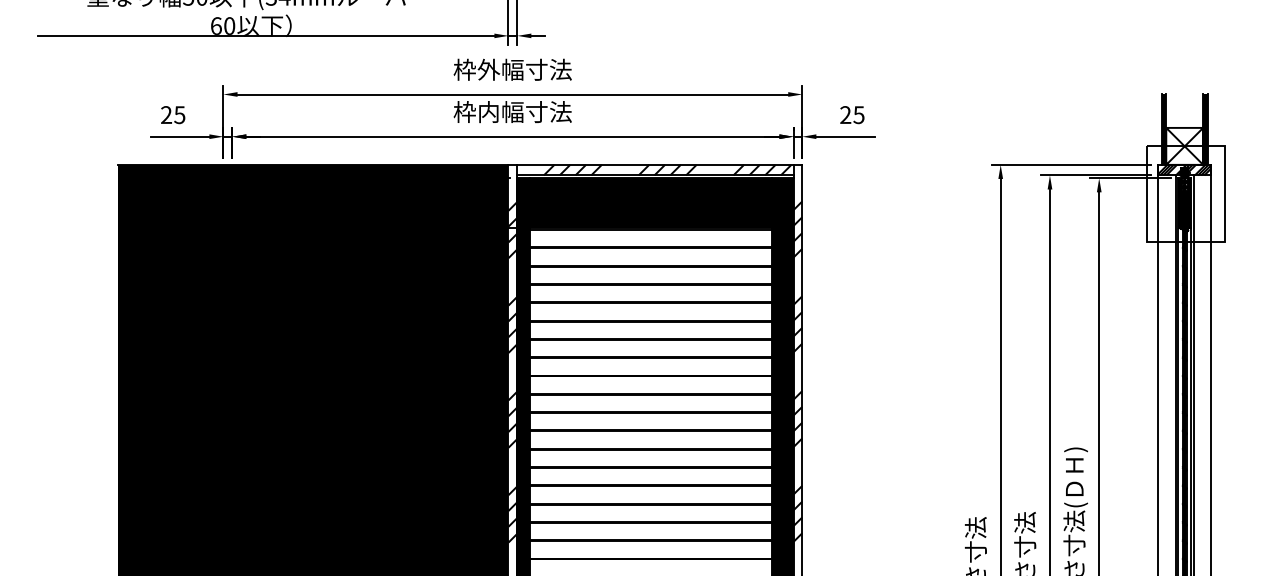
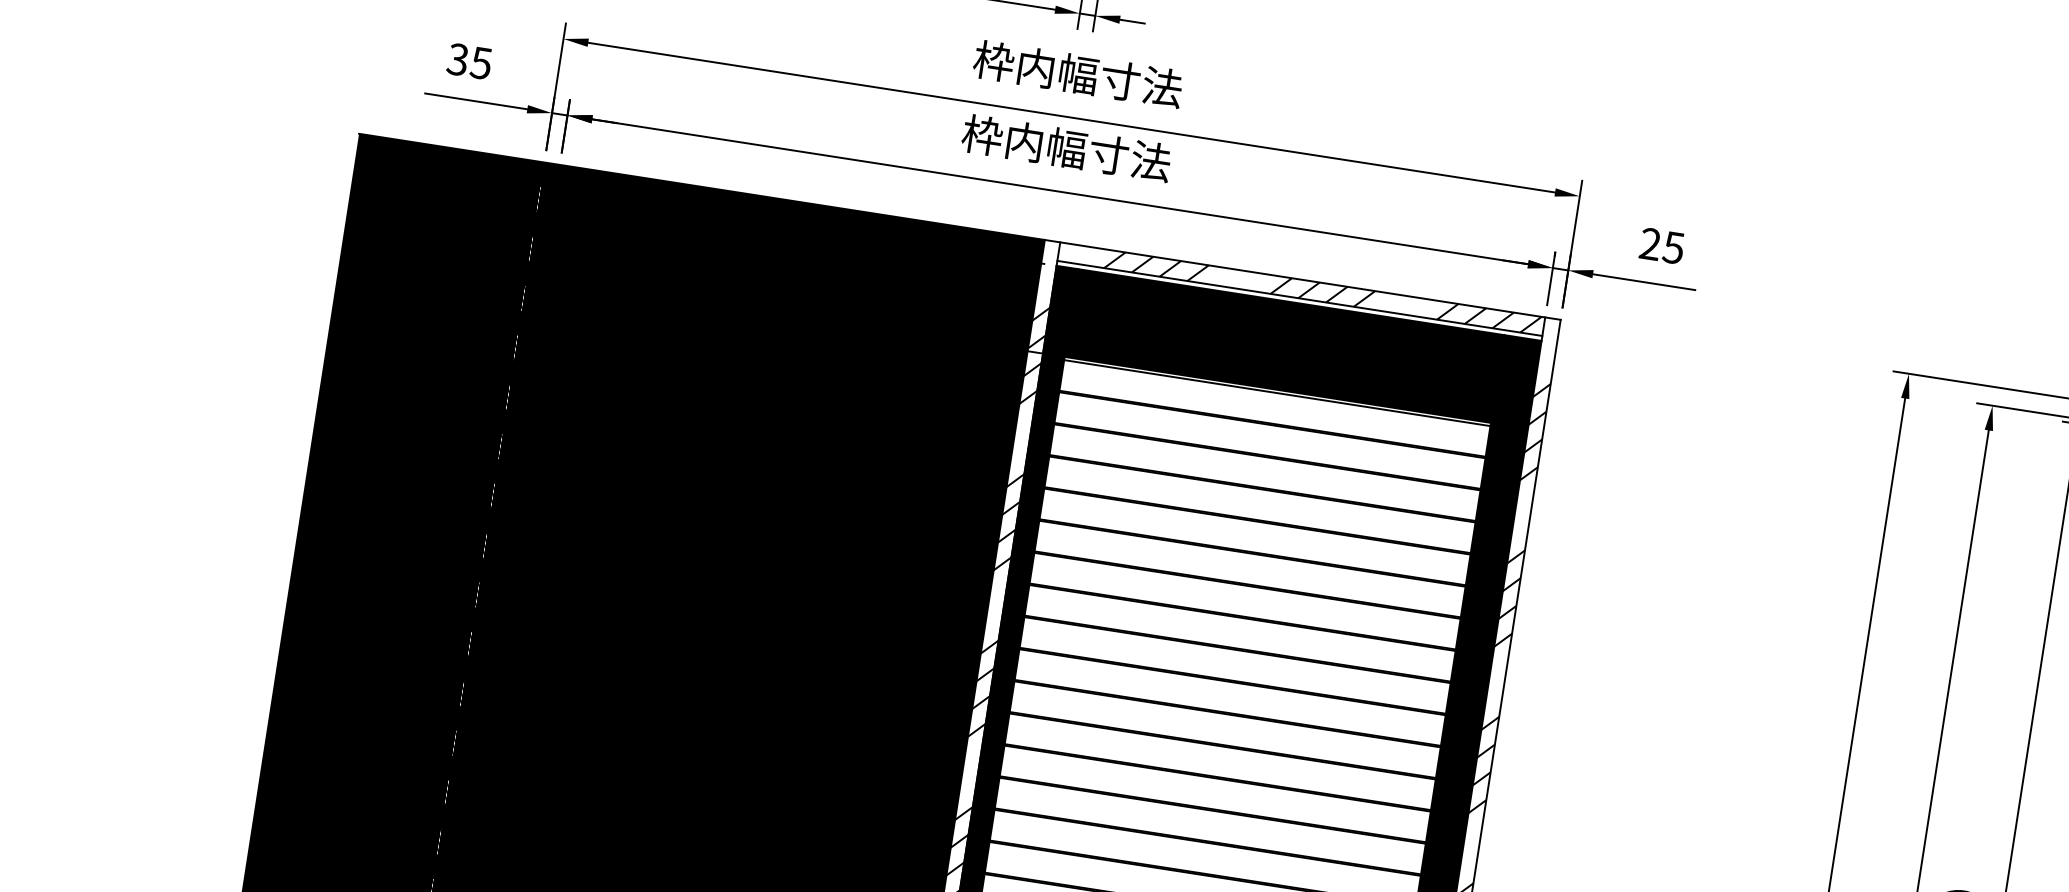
text: (488, 69) -> (1035, 67), 枠外幅寸法 -> 枠内幅寸法
text: (165, 115) -> (456, 60), 25 -> 35

